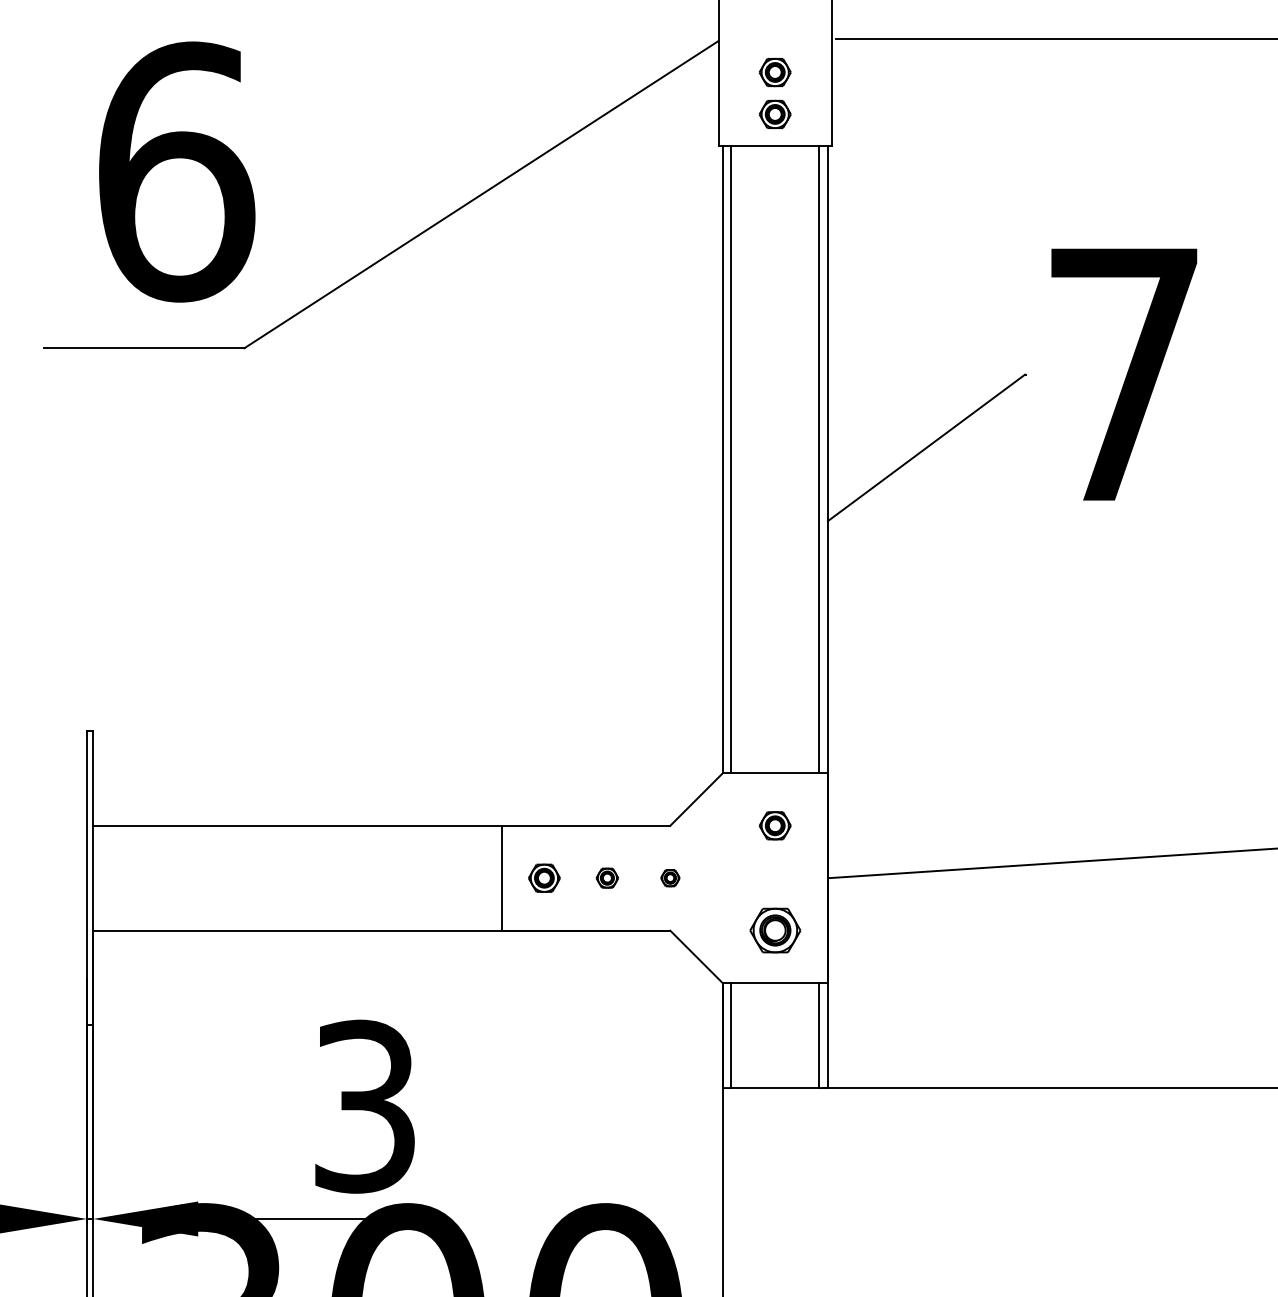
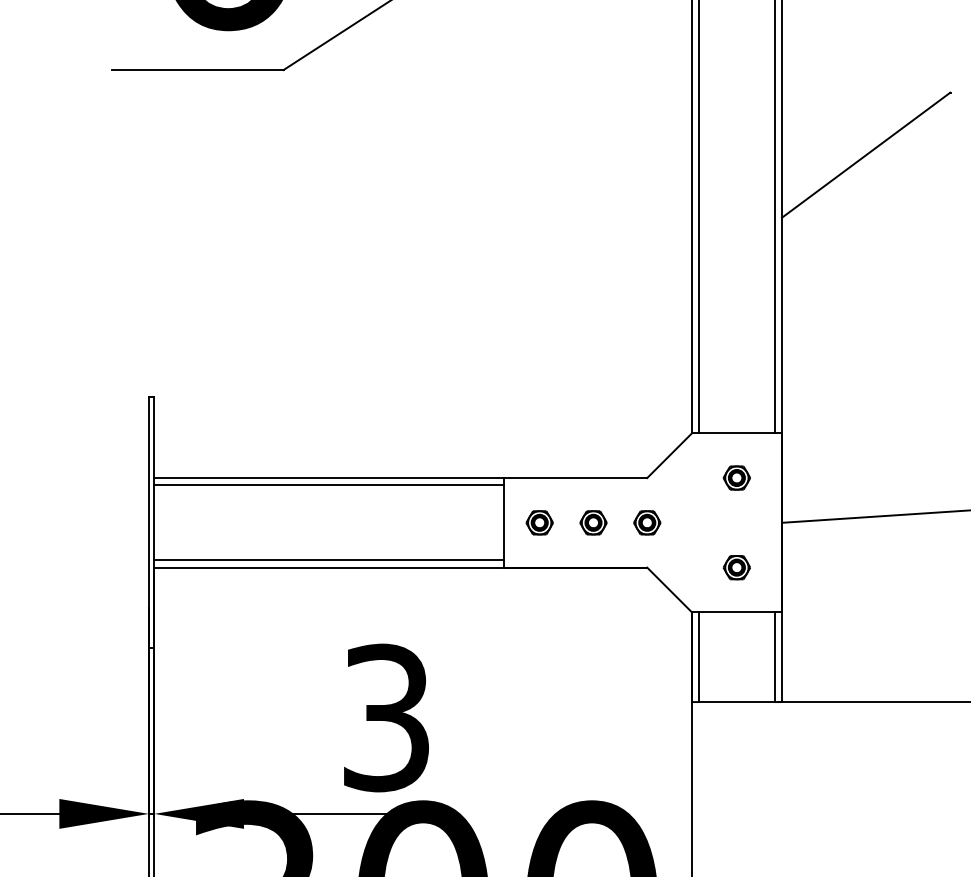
line: (297, 834) -> (328, 485), added
part: (607, 877) -> (593, 522), size x1.43
part: (670, 877) -> (647, 522), size x1.67
line: (297, 922) -> (328, 560), added
part: (774, 930) -> (736, 567), size x0.62

